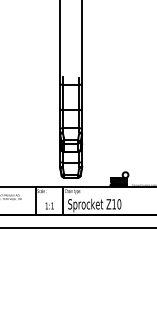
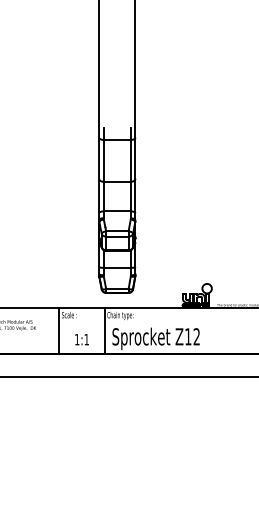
text: (119, 204) -> (197, 337), Z10 -> Z12

